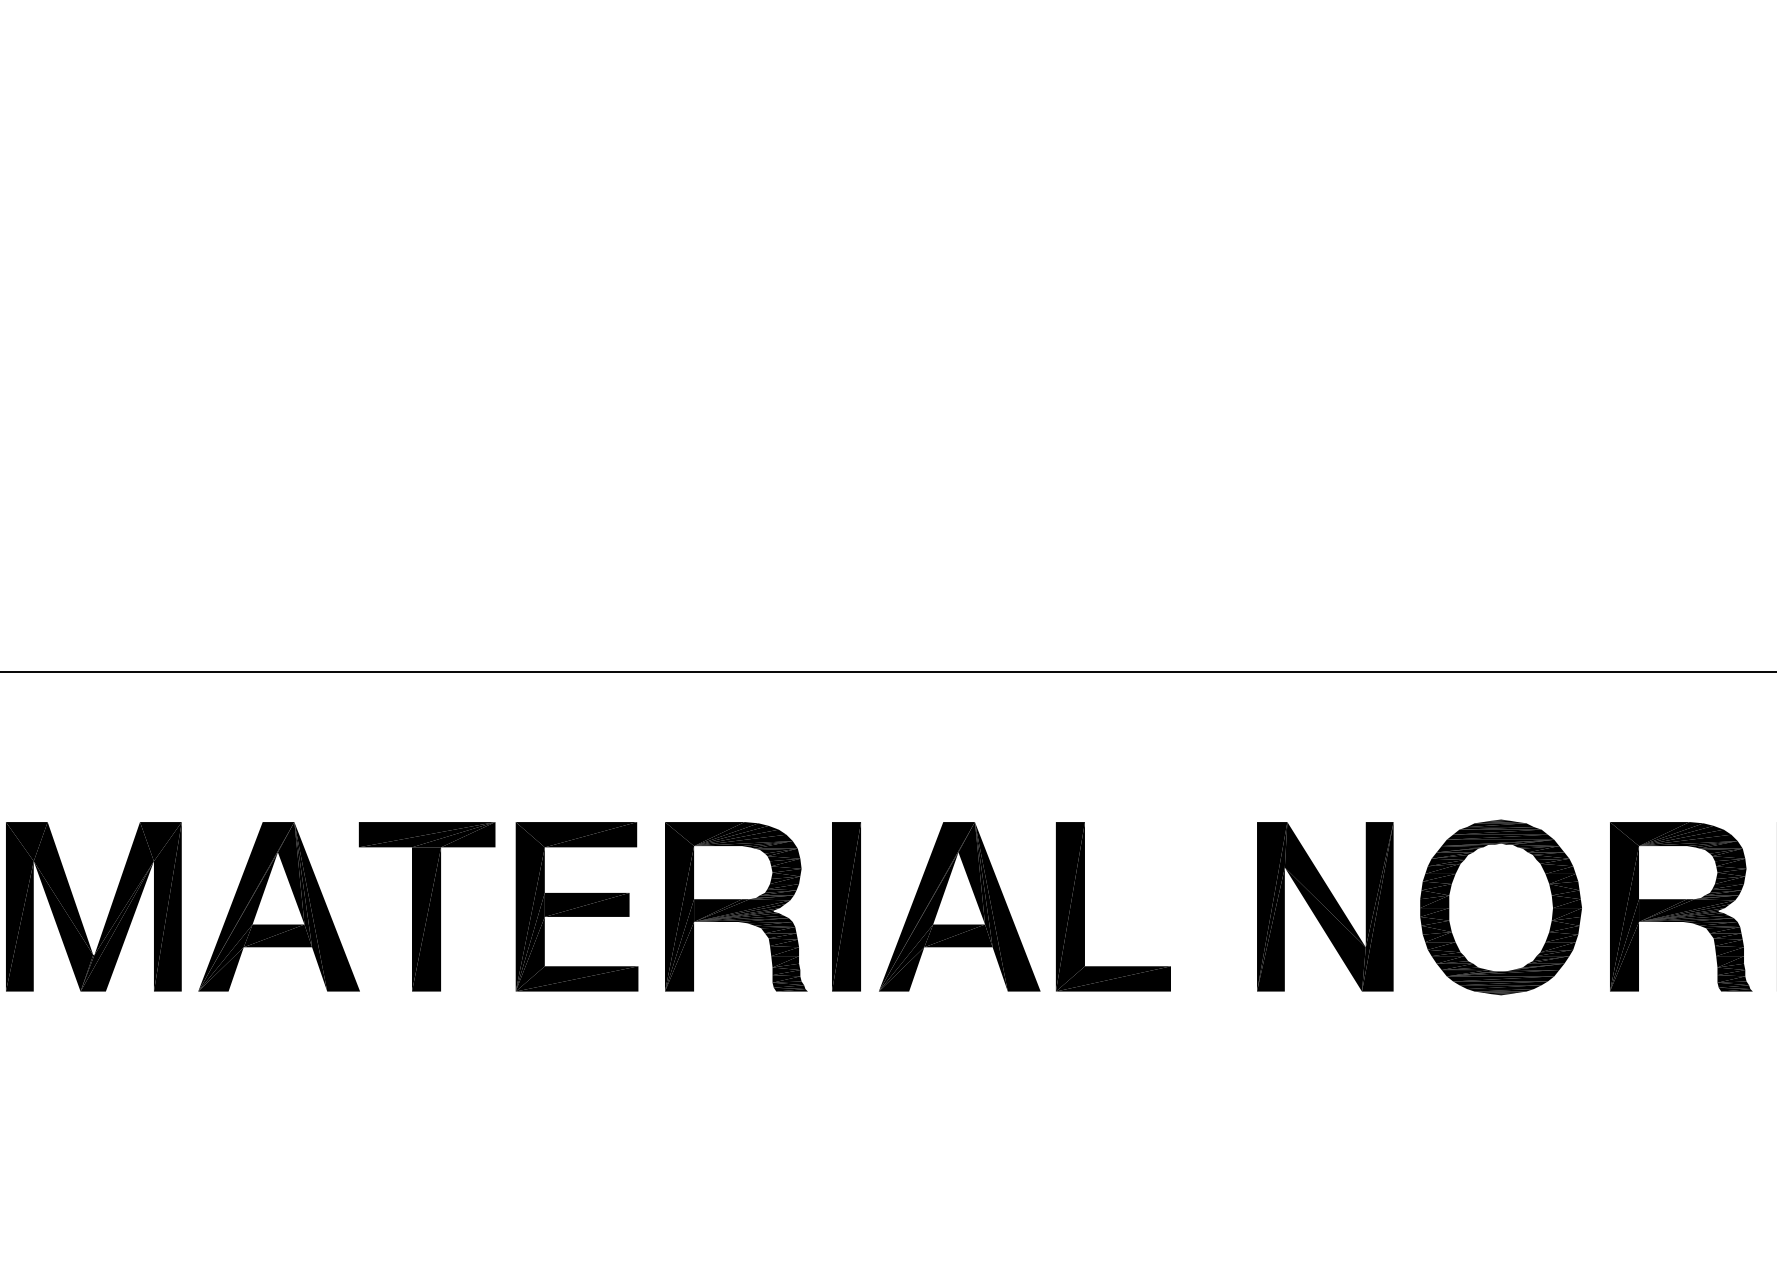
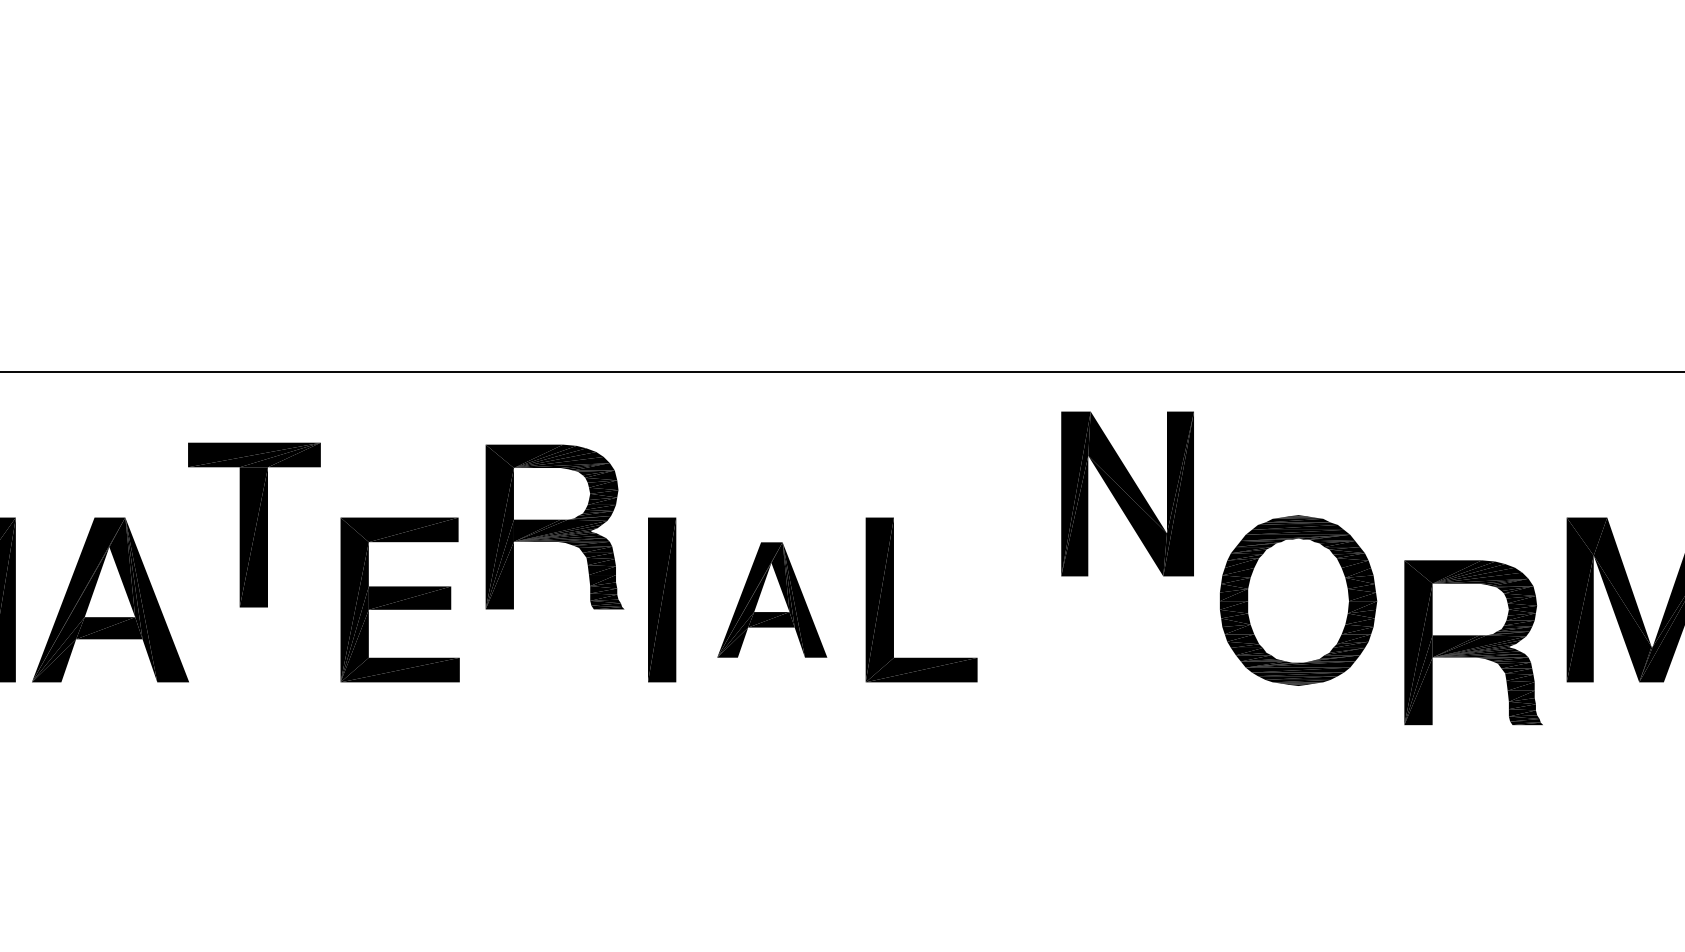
part: (426, 906) -> (253, 524), moved
part: (736, 906) -> (555, 526), moved
part: (959, 906) -> (771, 599), size x0.7
part: (1325, 906) -> (1127, 493), moved
part: (1681, 906) -> (1473, 642), moved

